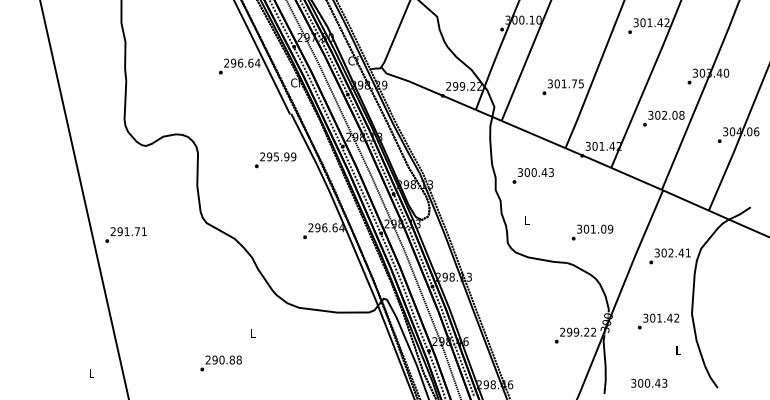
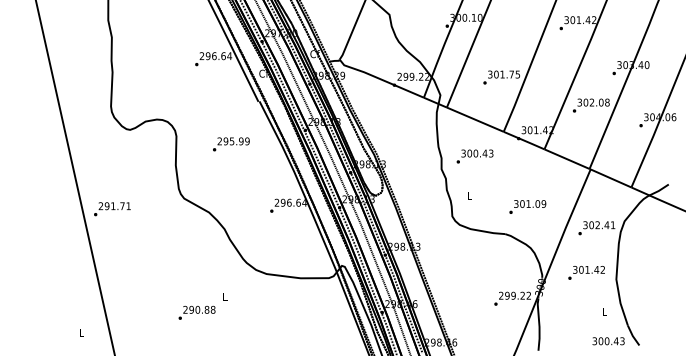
text: (275, 160) -> (231, 144), moved
text: (658, 321) -> (586, 272), moved
text: (220, 363) -> (196, 312), moved
text: (649, 382) -> (608, 340), moved

